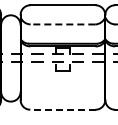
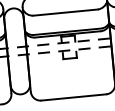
line: (62, 24) -> (65, 12), dashed -> solid
line: (62, 109) -> (73, 97), dashed -> solid

